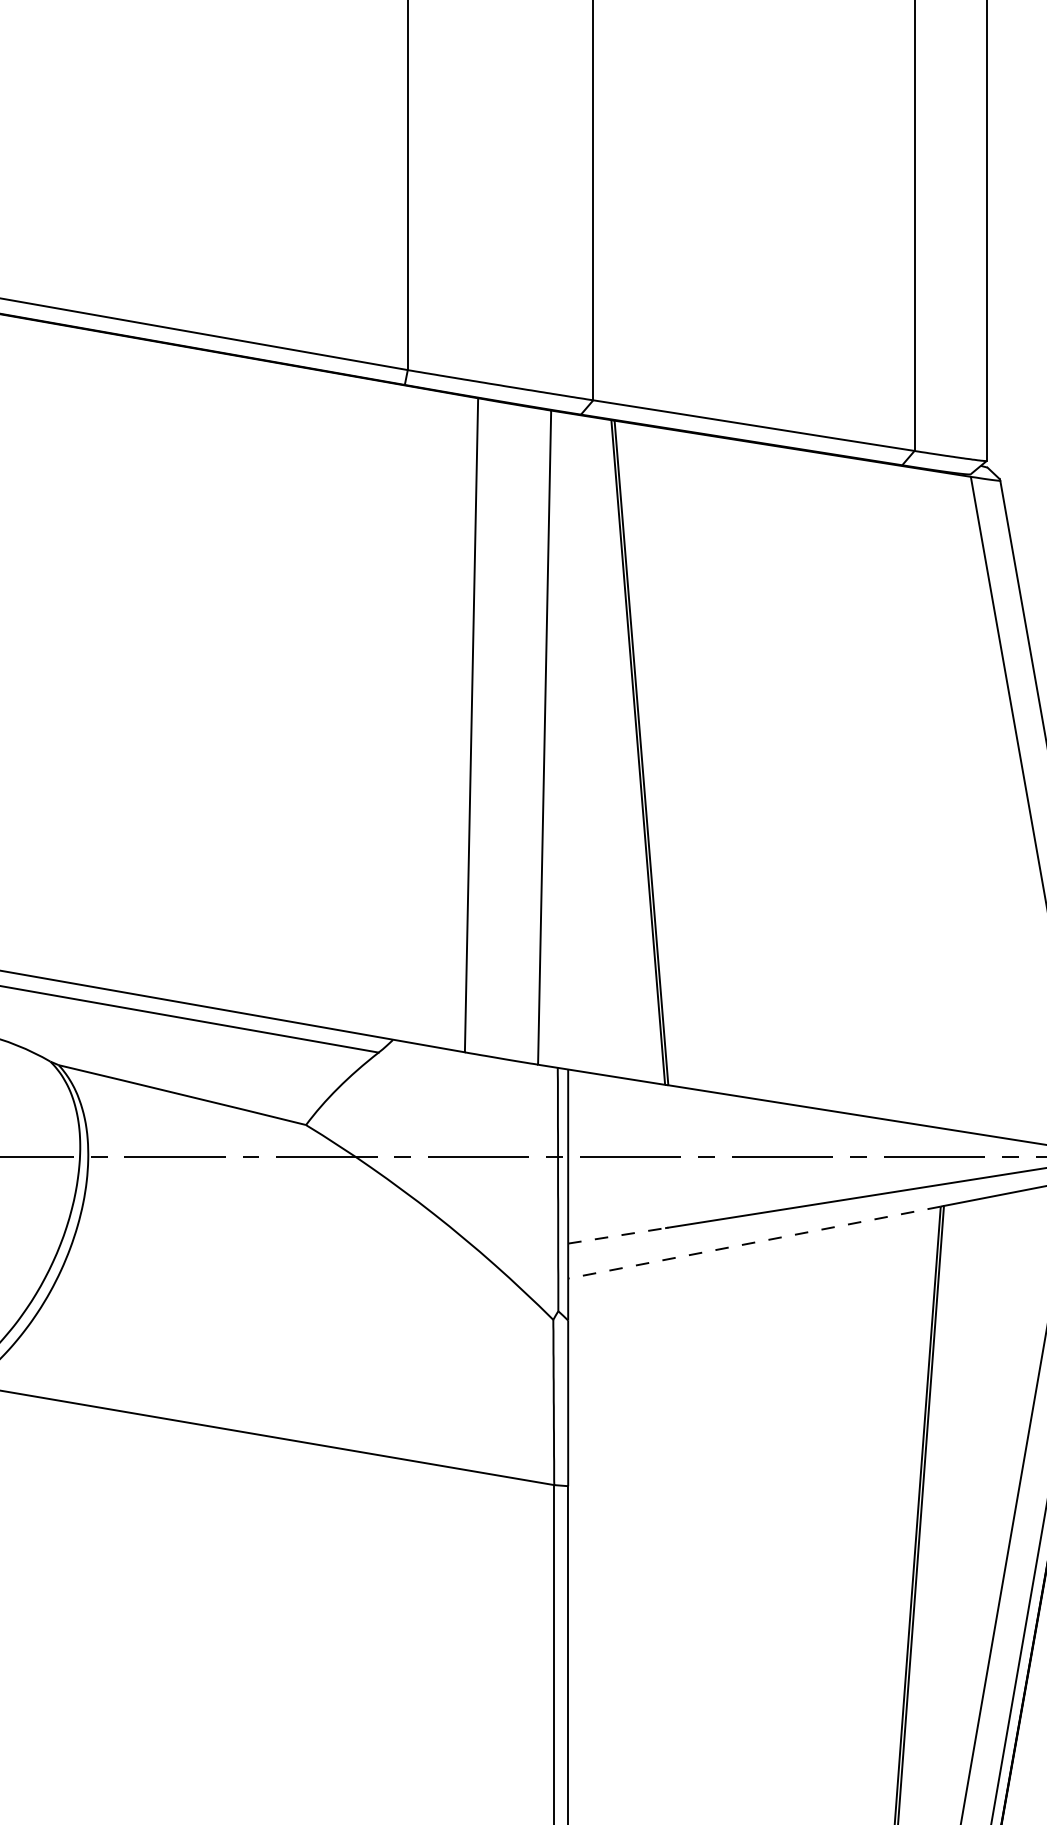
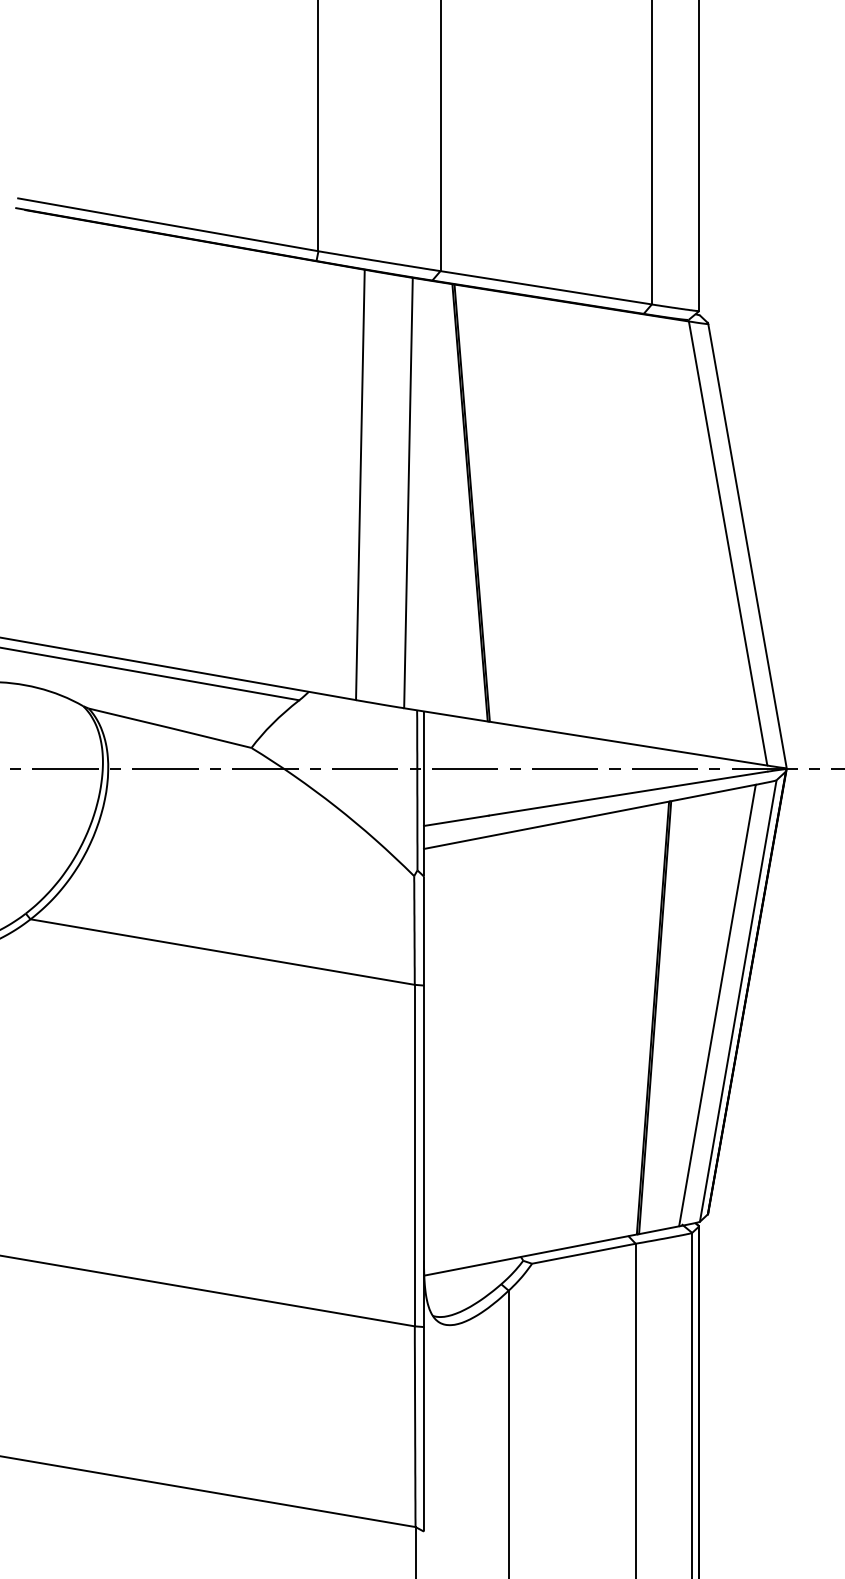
line: (617, 1235) -> (456, 820), dashed -> solid
line: (754, 1242) -> (546, 825), dashed -> solid

